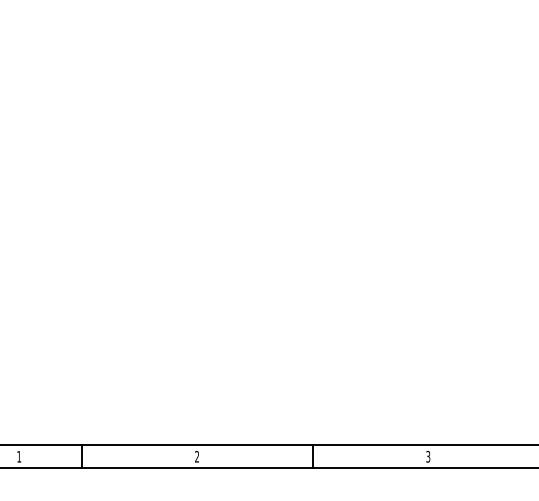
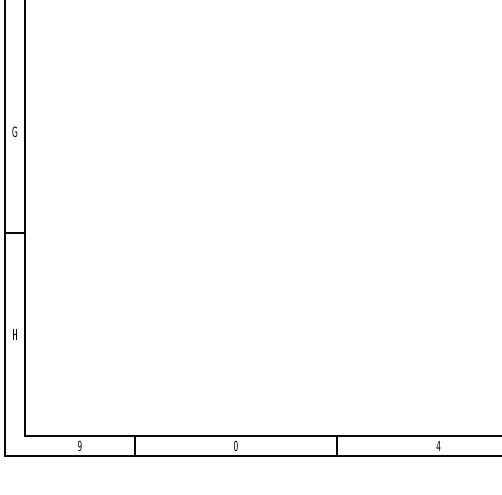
text: (18, 456) -> (79, 445), 1 -> 9
text: (196, 456) -> (235, 445), 2 -> 0
text: (428, 456) -> (438, 445), 3 -> 4

